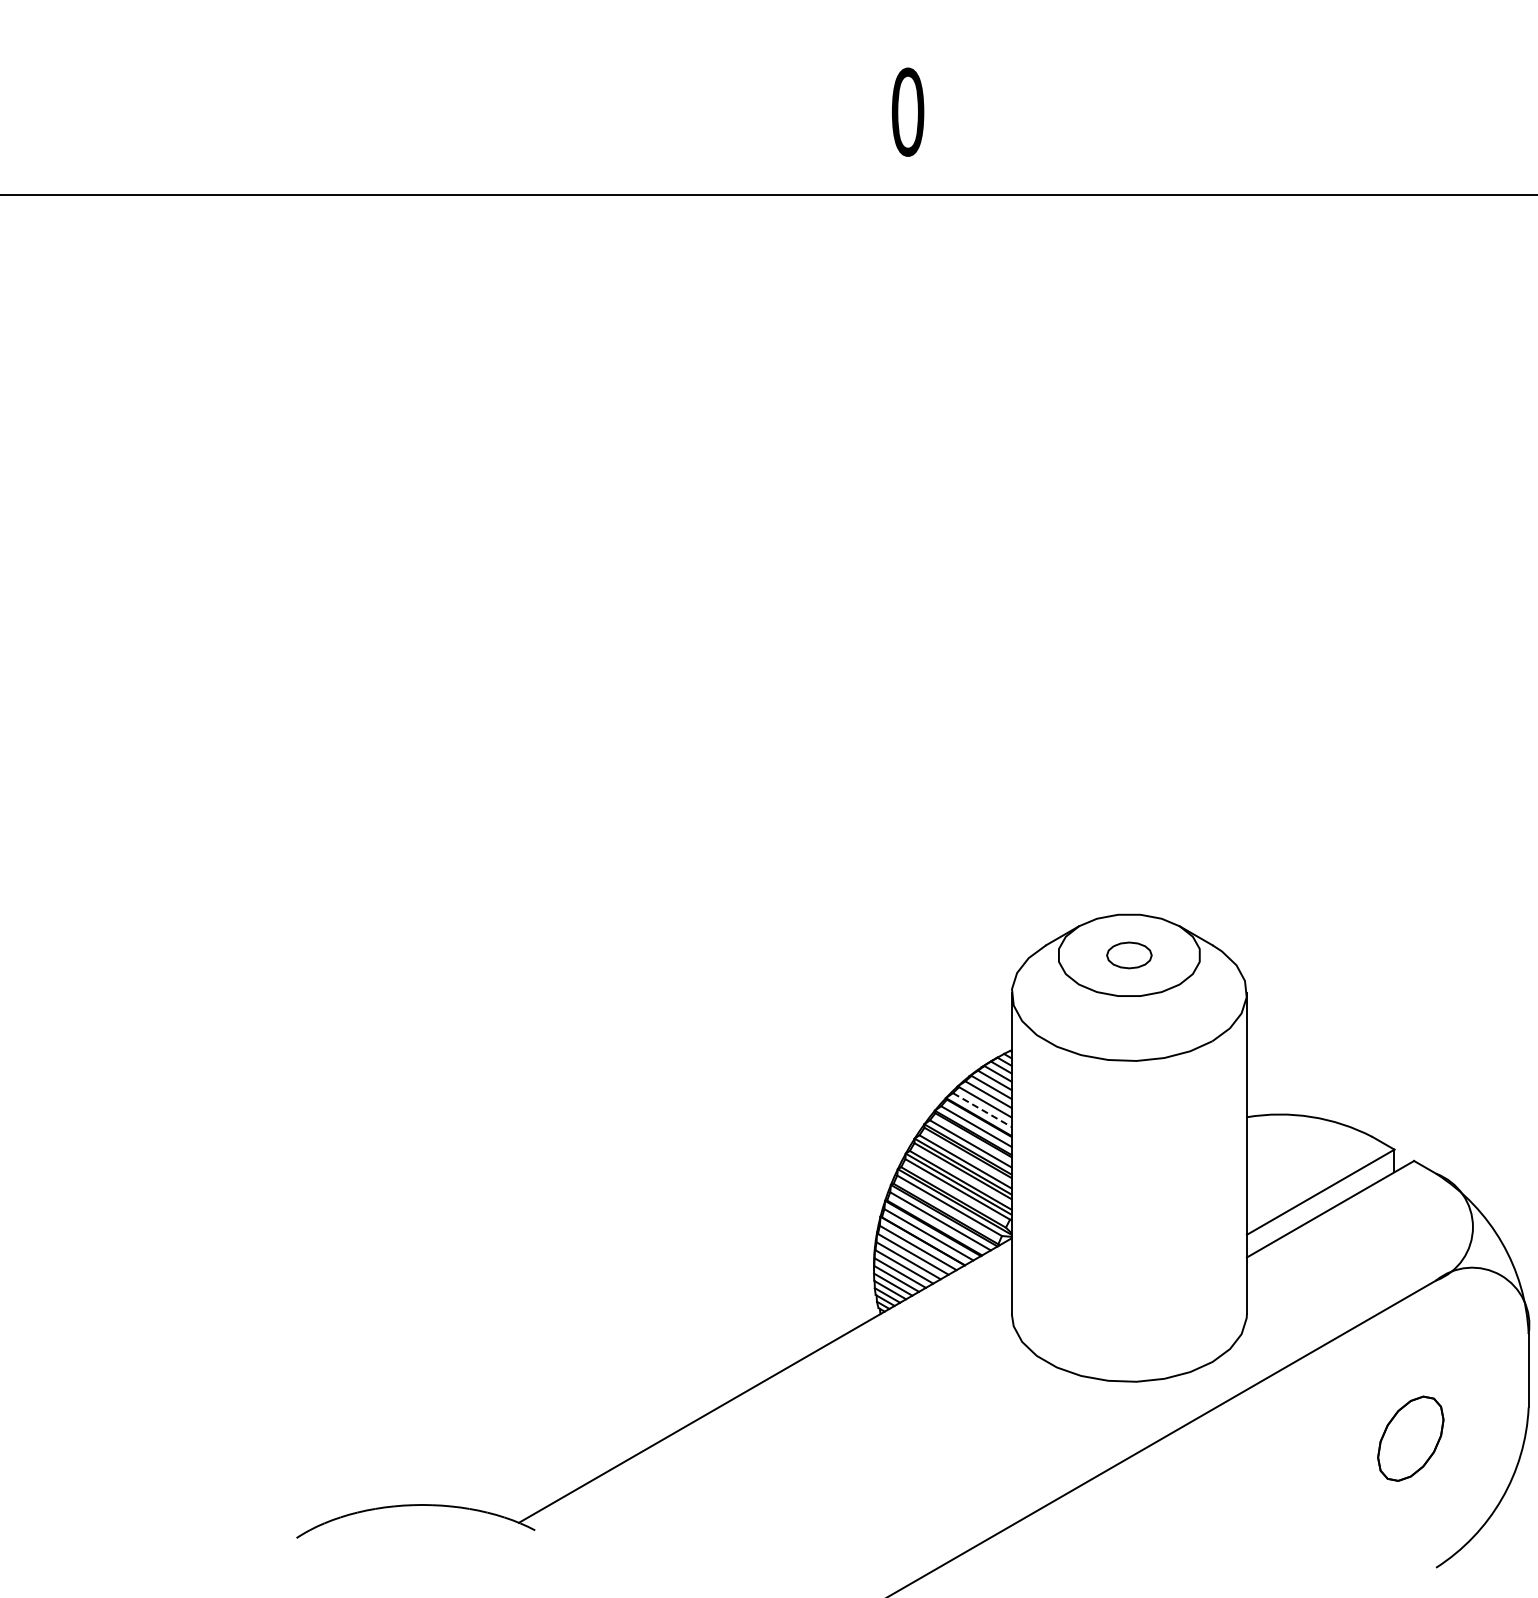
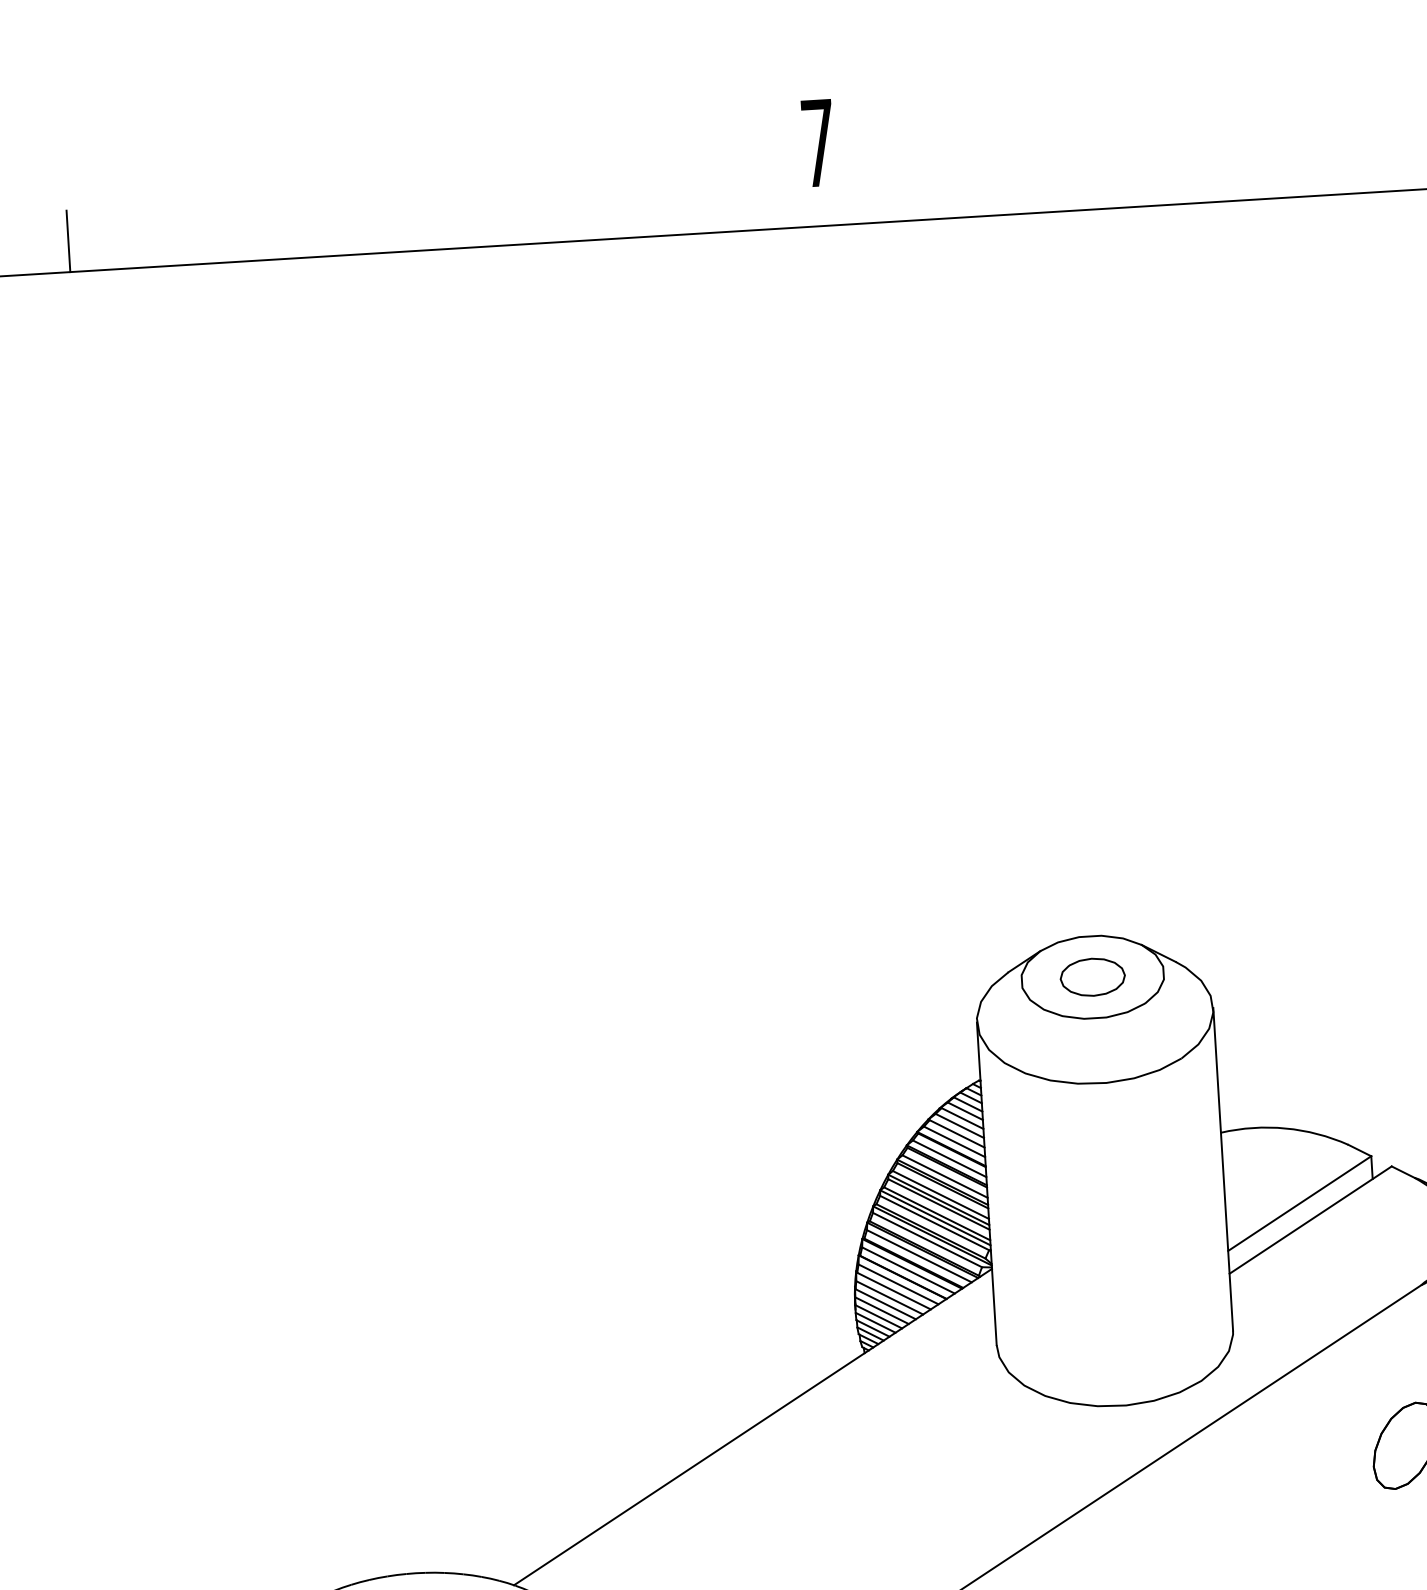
text: (907, 111) -> (817, 142), 0 -> 7
line: (158, 163) -> (68, 240), added
part: (1129, 955) -> (1092, 977), size x1.43
line: (982, 1110) -> (954, 1142), dashed -> solid

